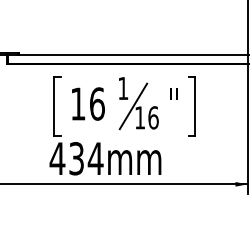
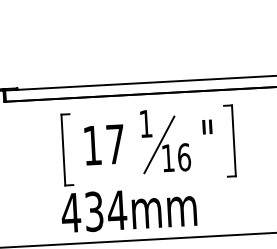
text: (97, 103) -> (115, 143), 16 -> 17

